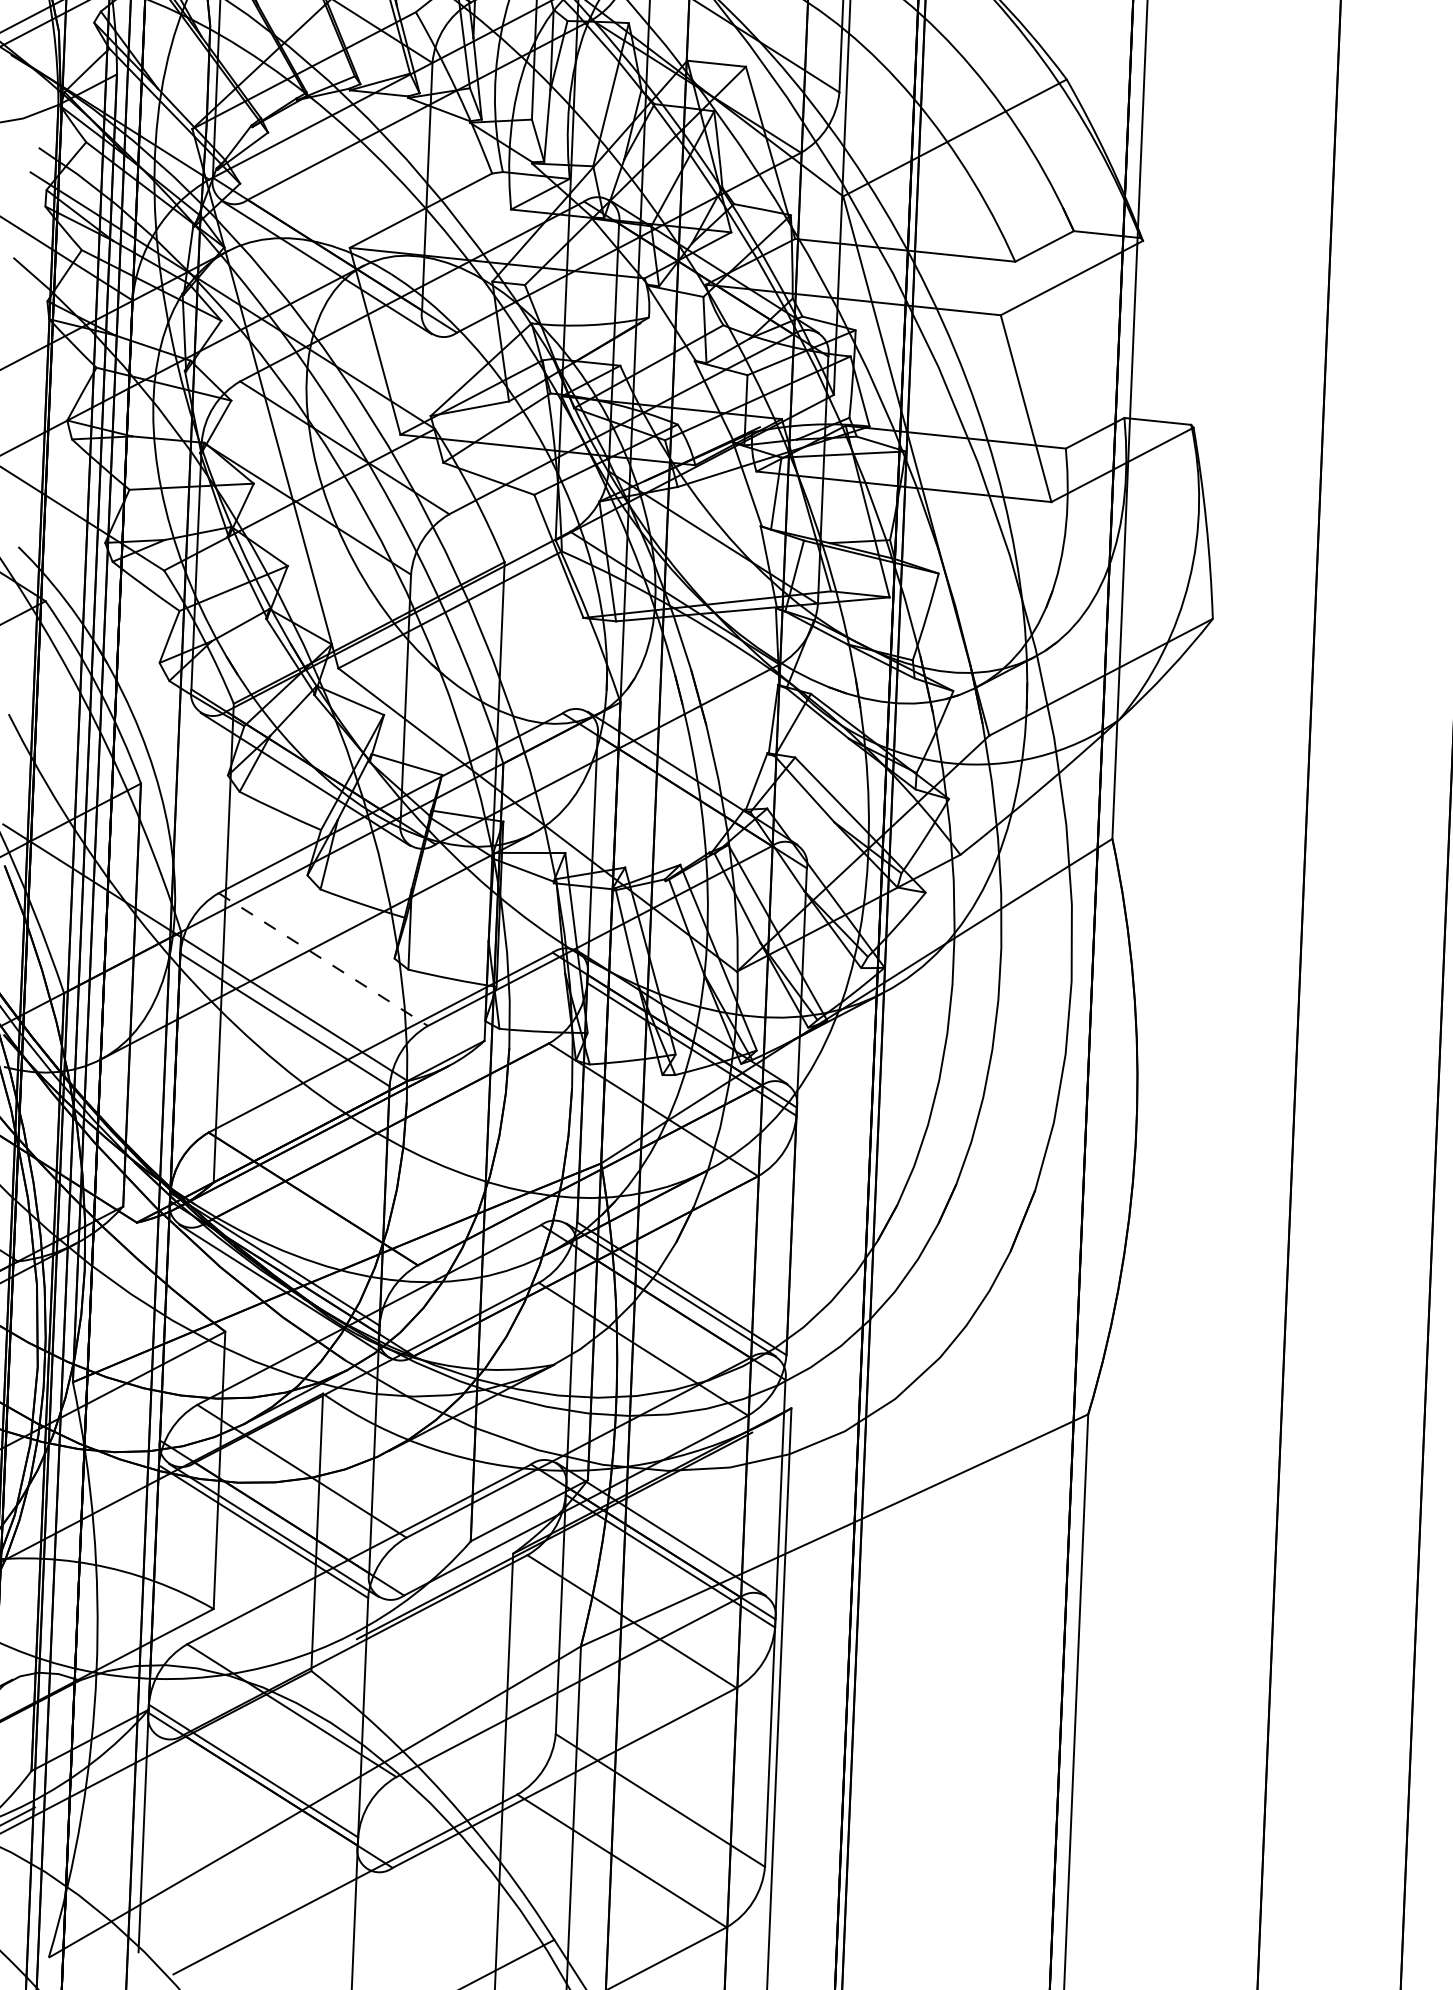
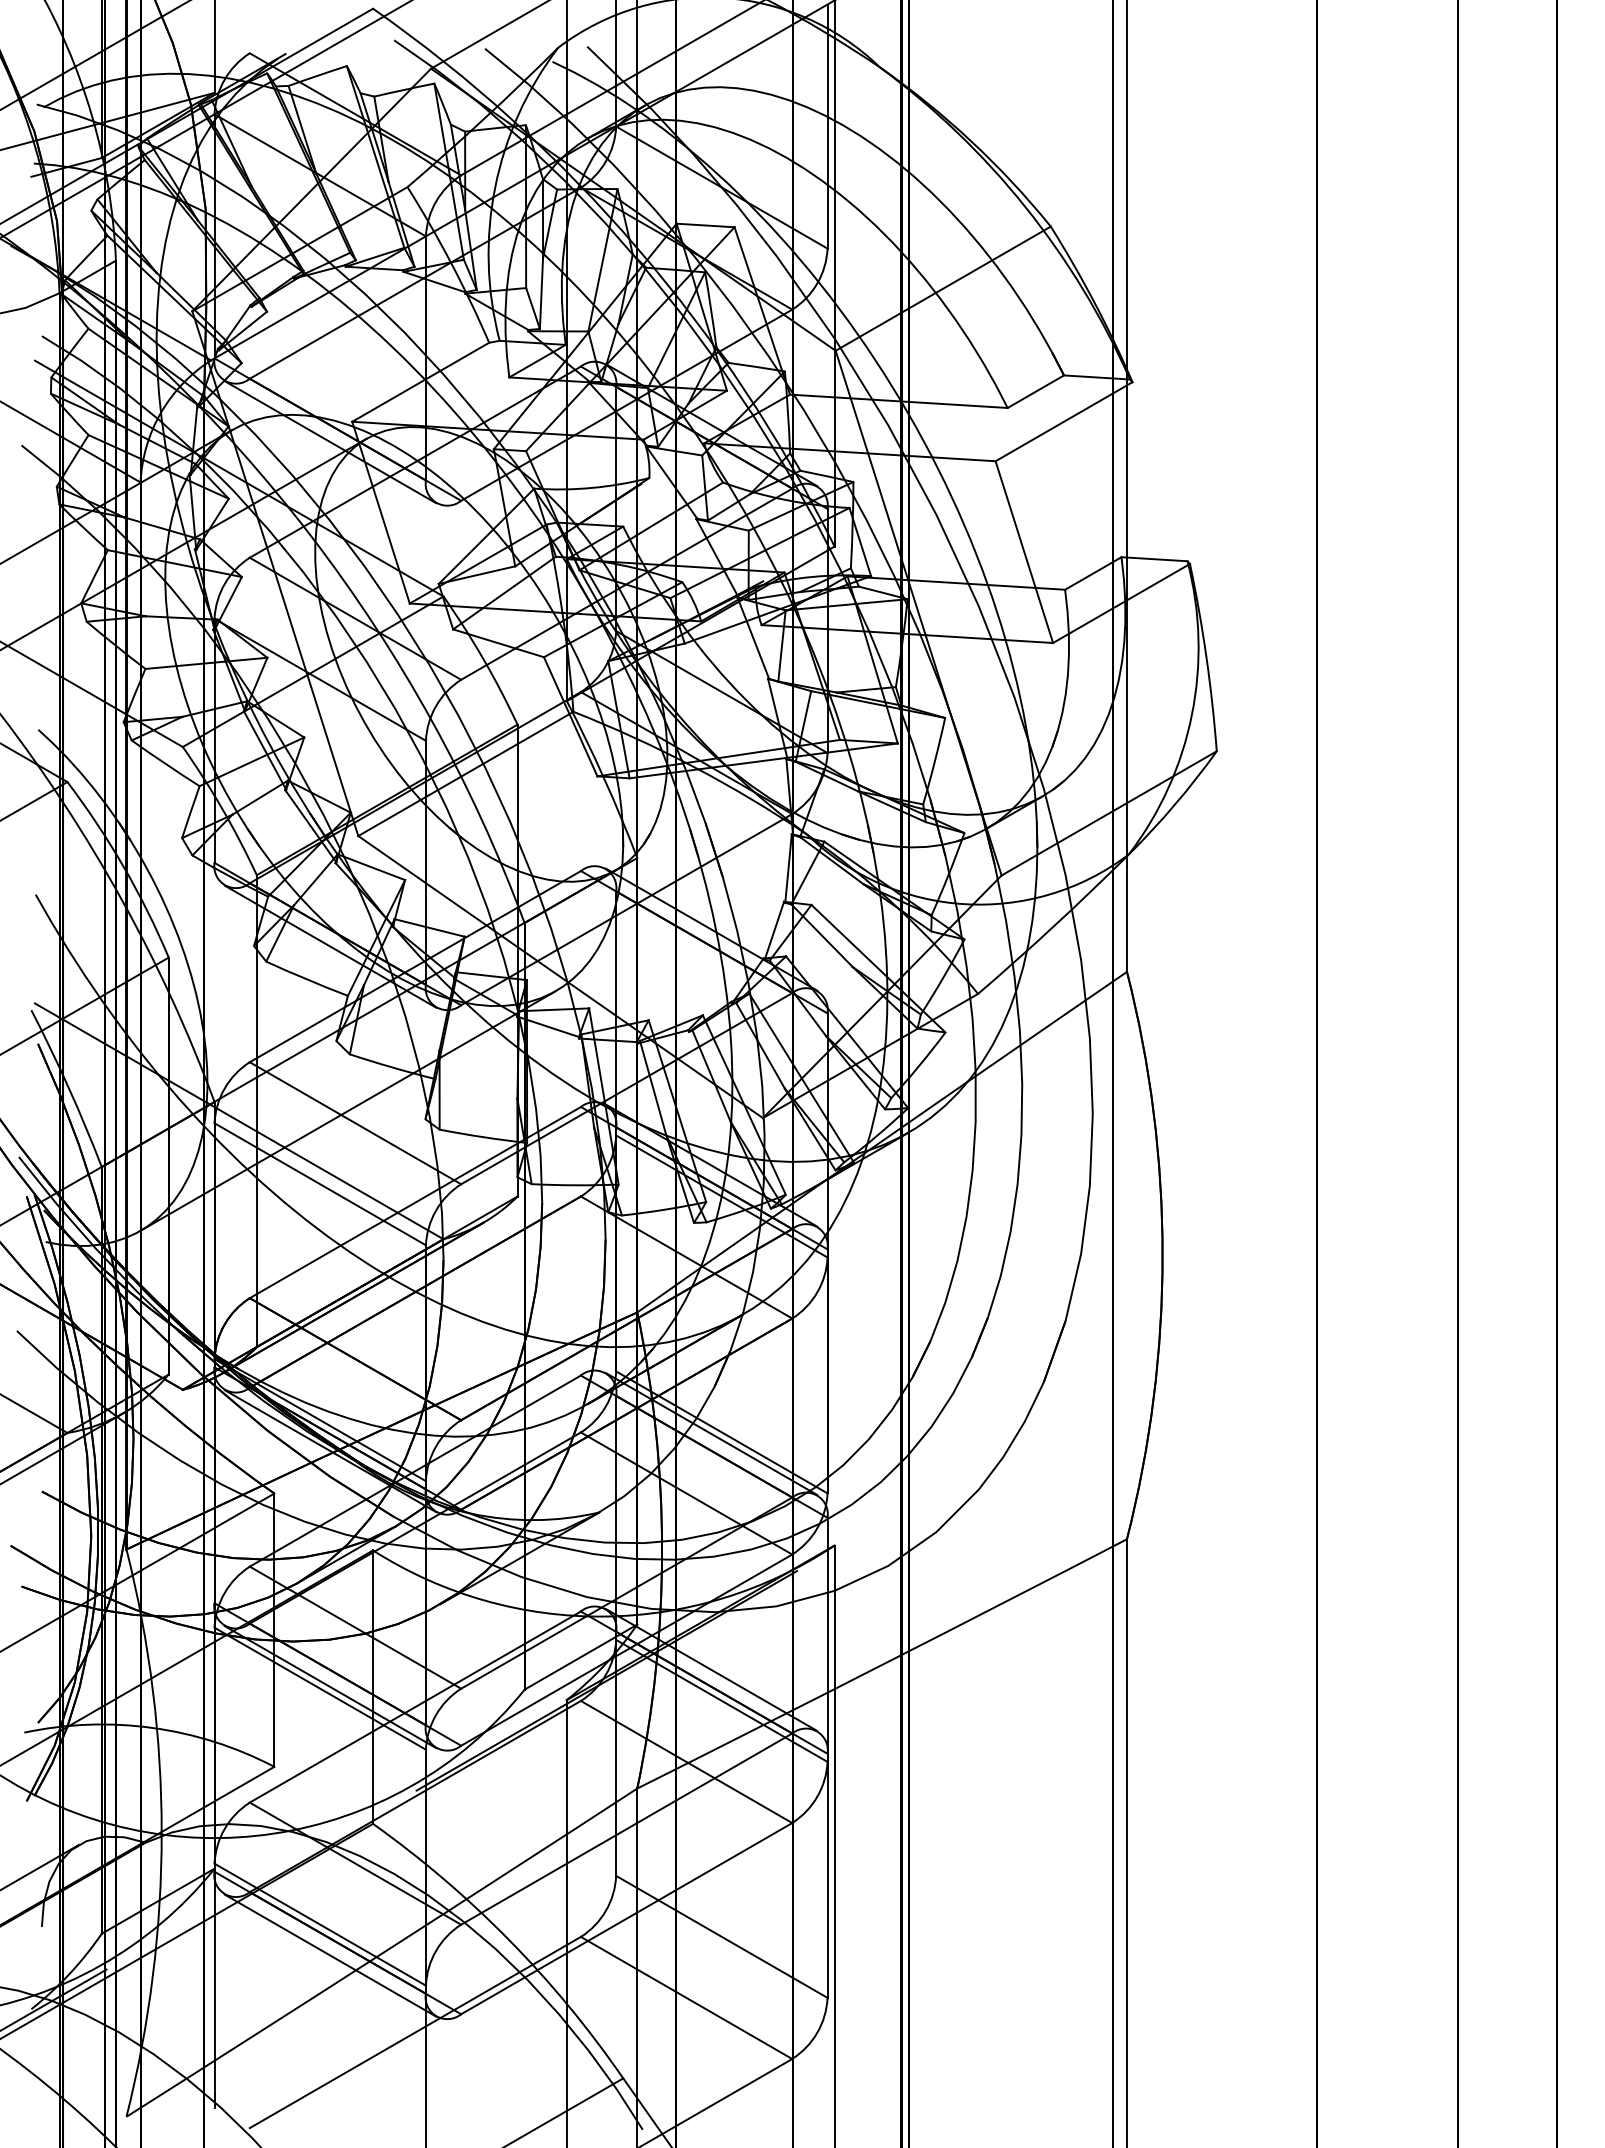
line: (323, 959) -> (355, 1123), dashed -> solid
line: (262, 1802) -> (330, 1955), added

